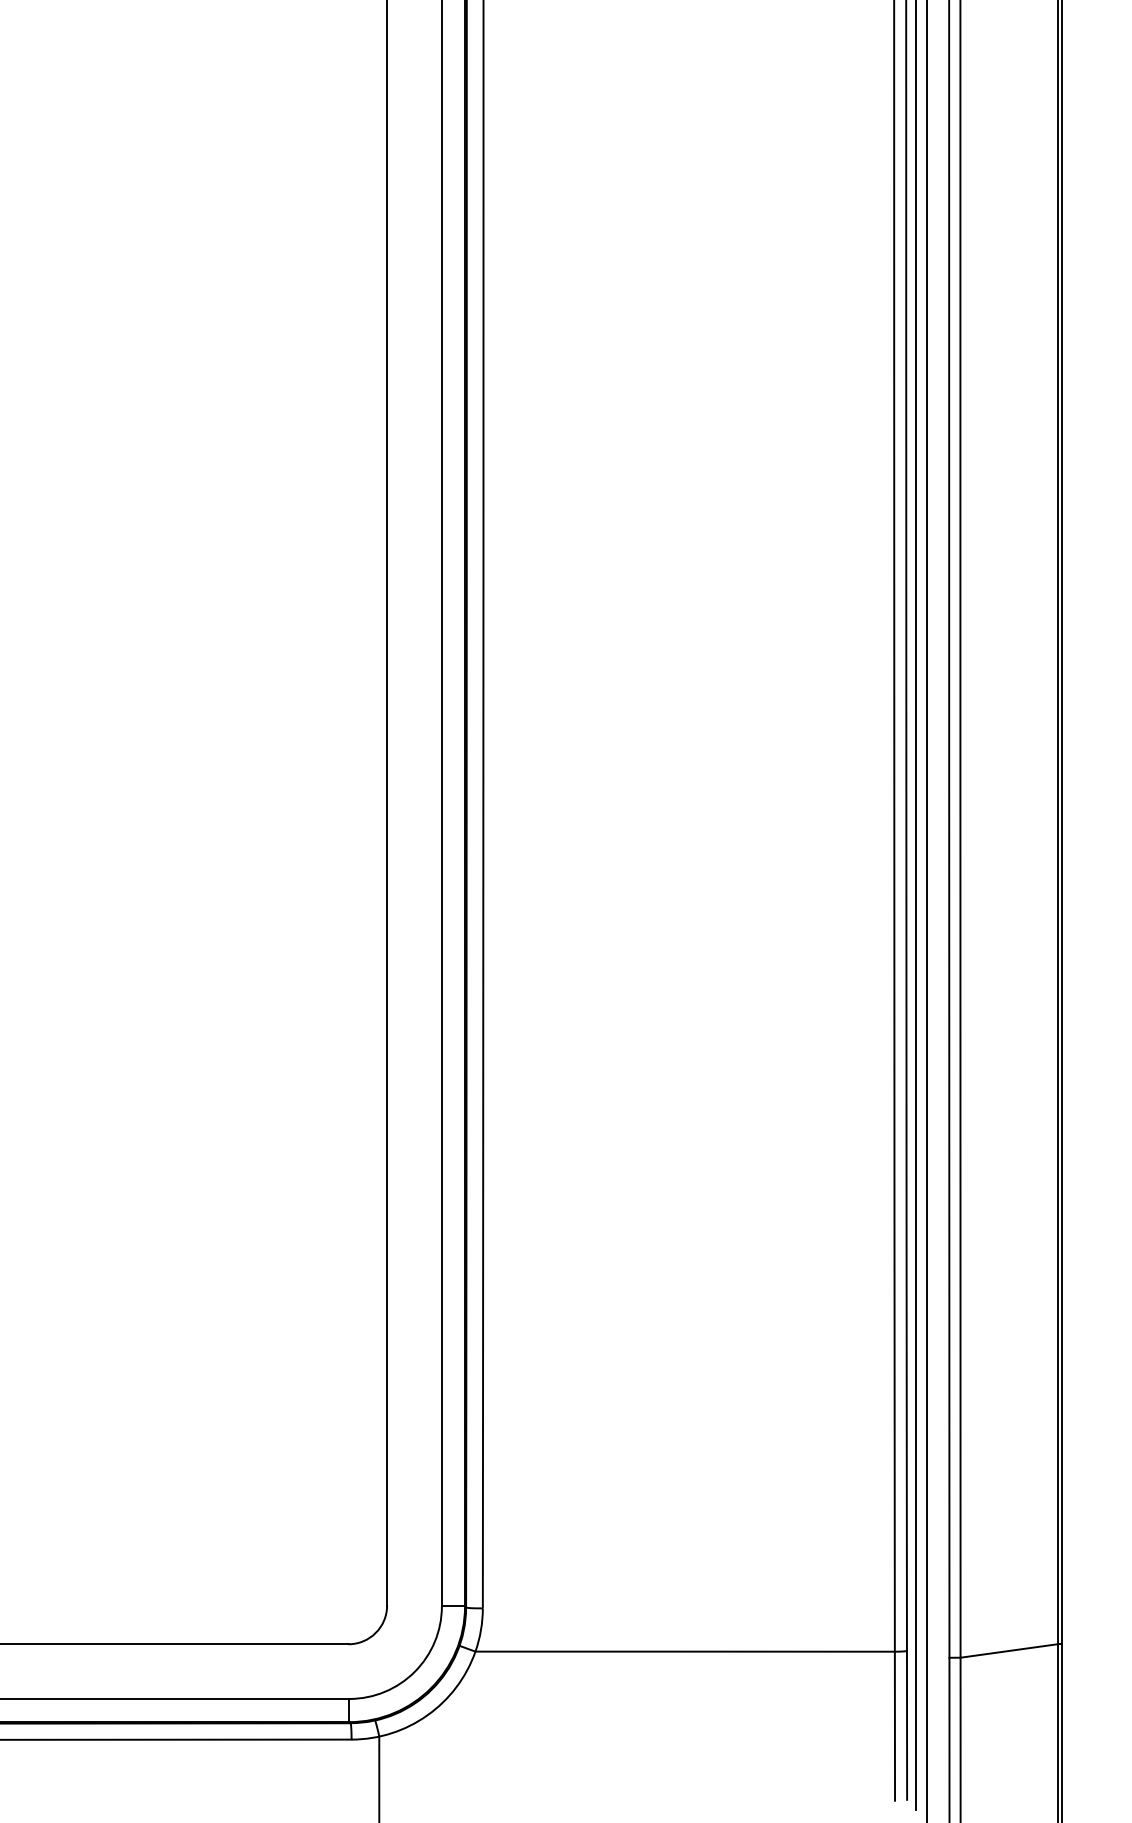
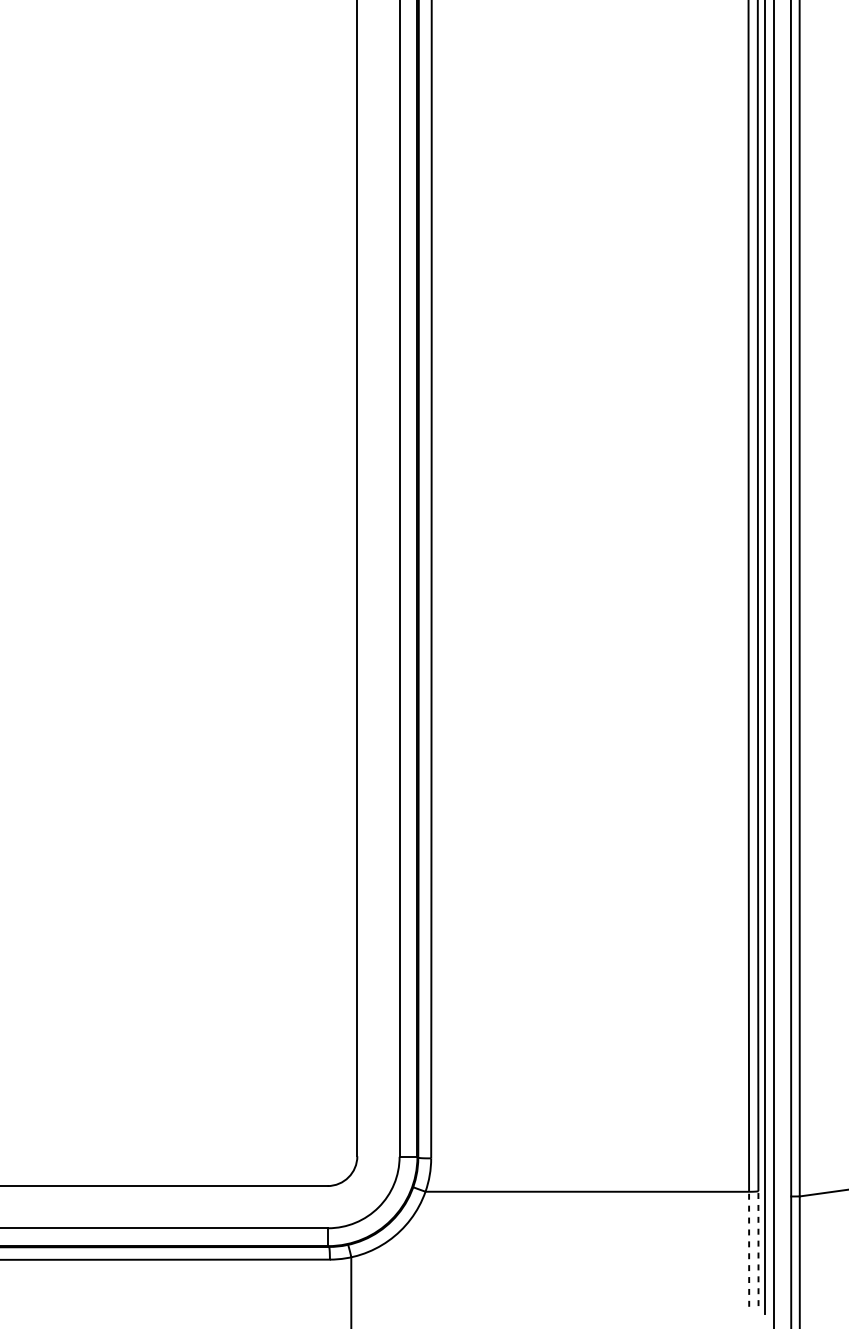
line: (907, 1724) -> (758, 1247), solid -> dashed
line: (894, 1726) -> (748, 1249), solid -> dashed

